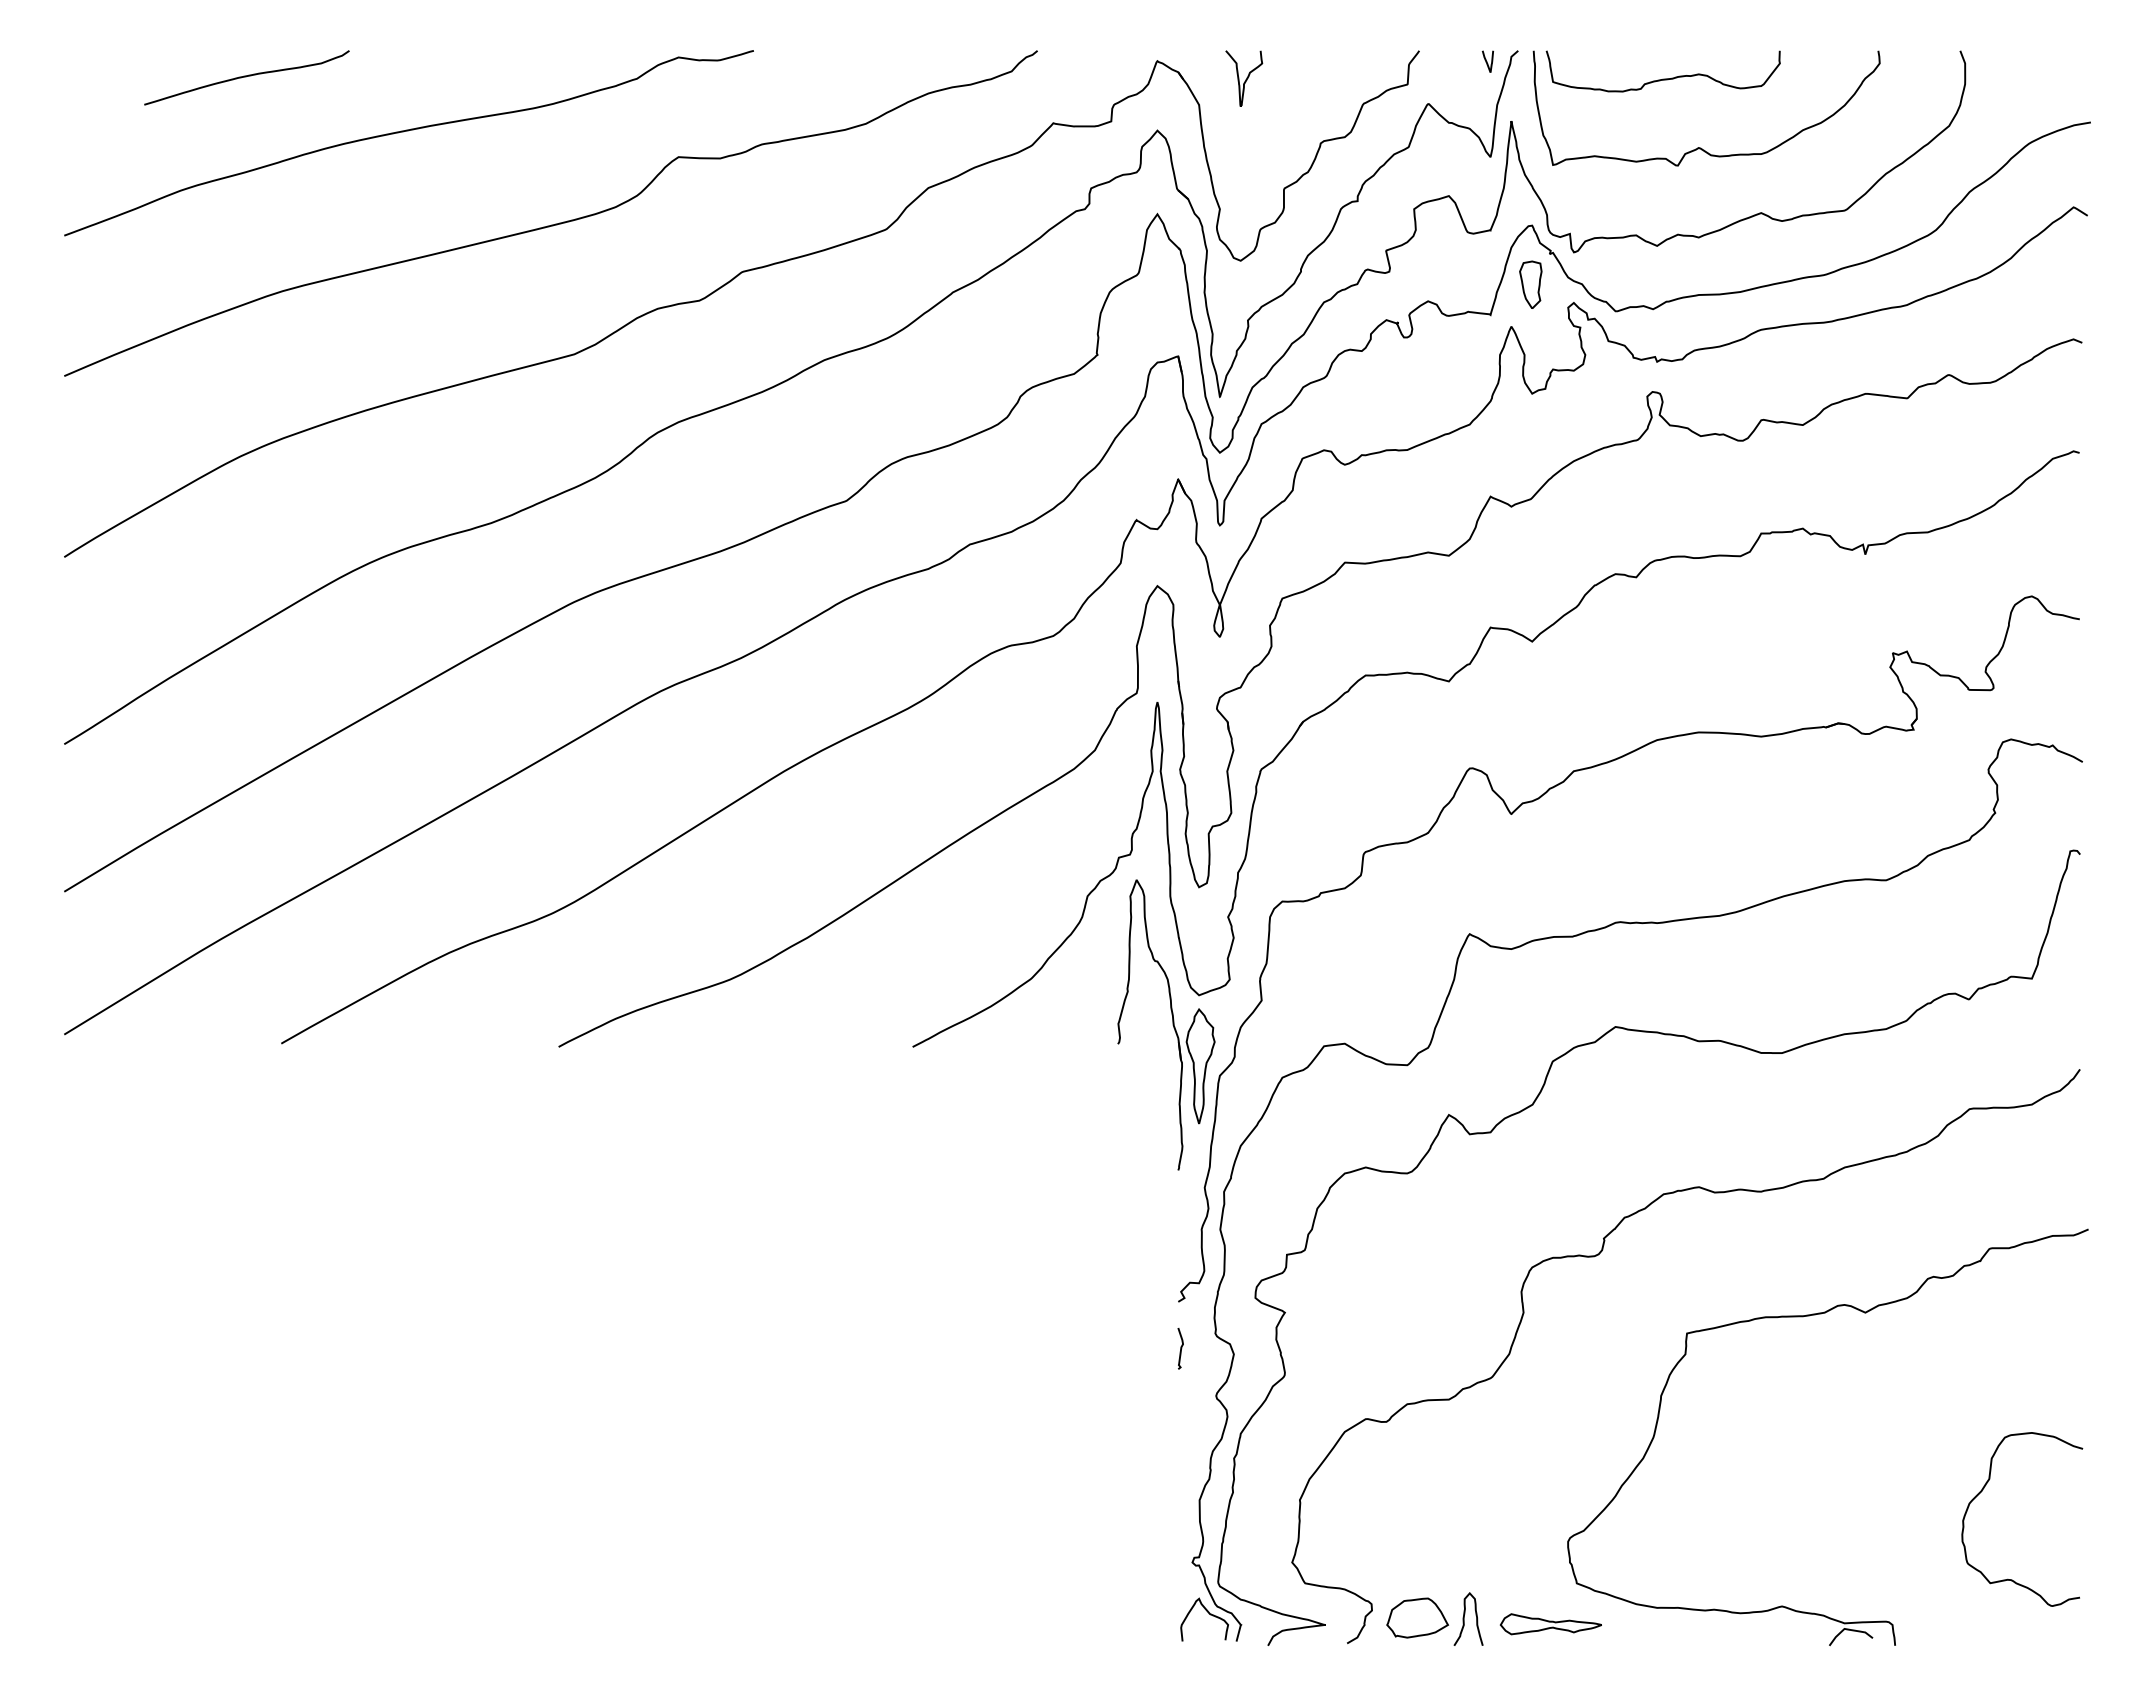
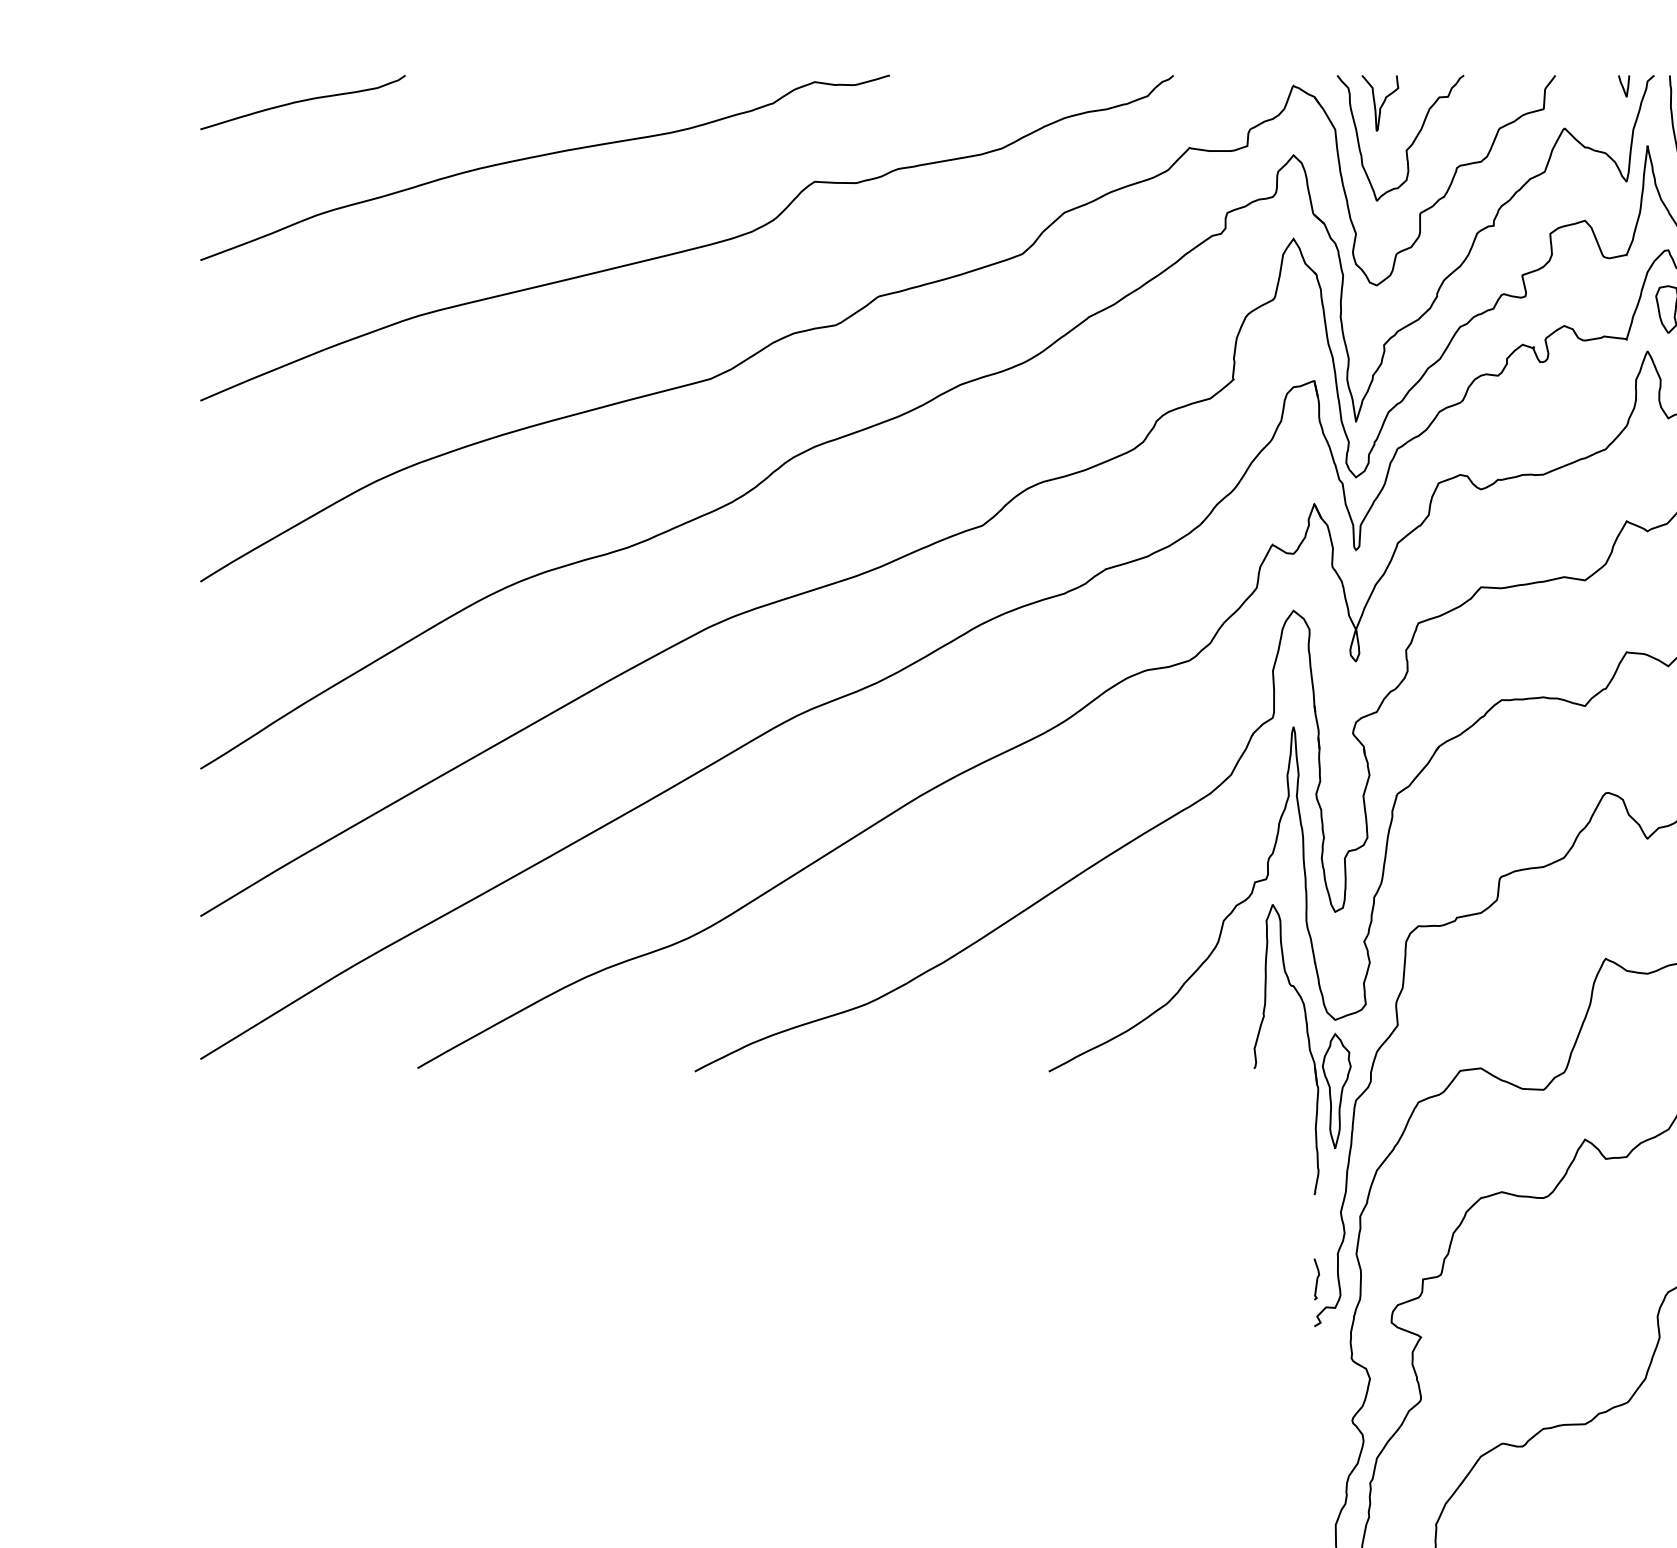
curve: (246, 77) -> (302, 102), moved
curve: (1273, 121) -> (1409, 146), added
curve: (1180, 1348) -> (1316, 1279), moved

